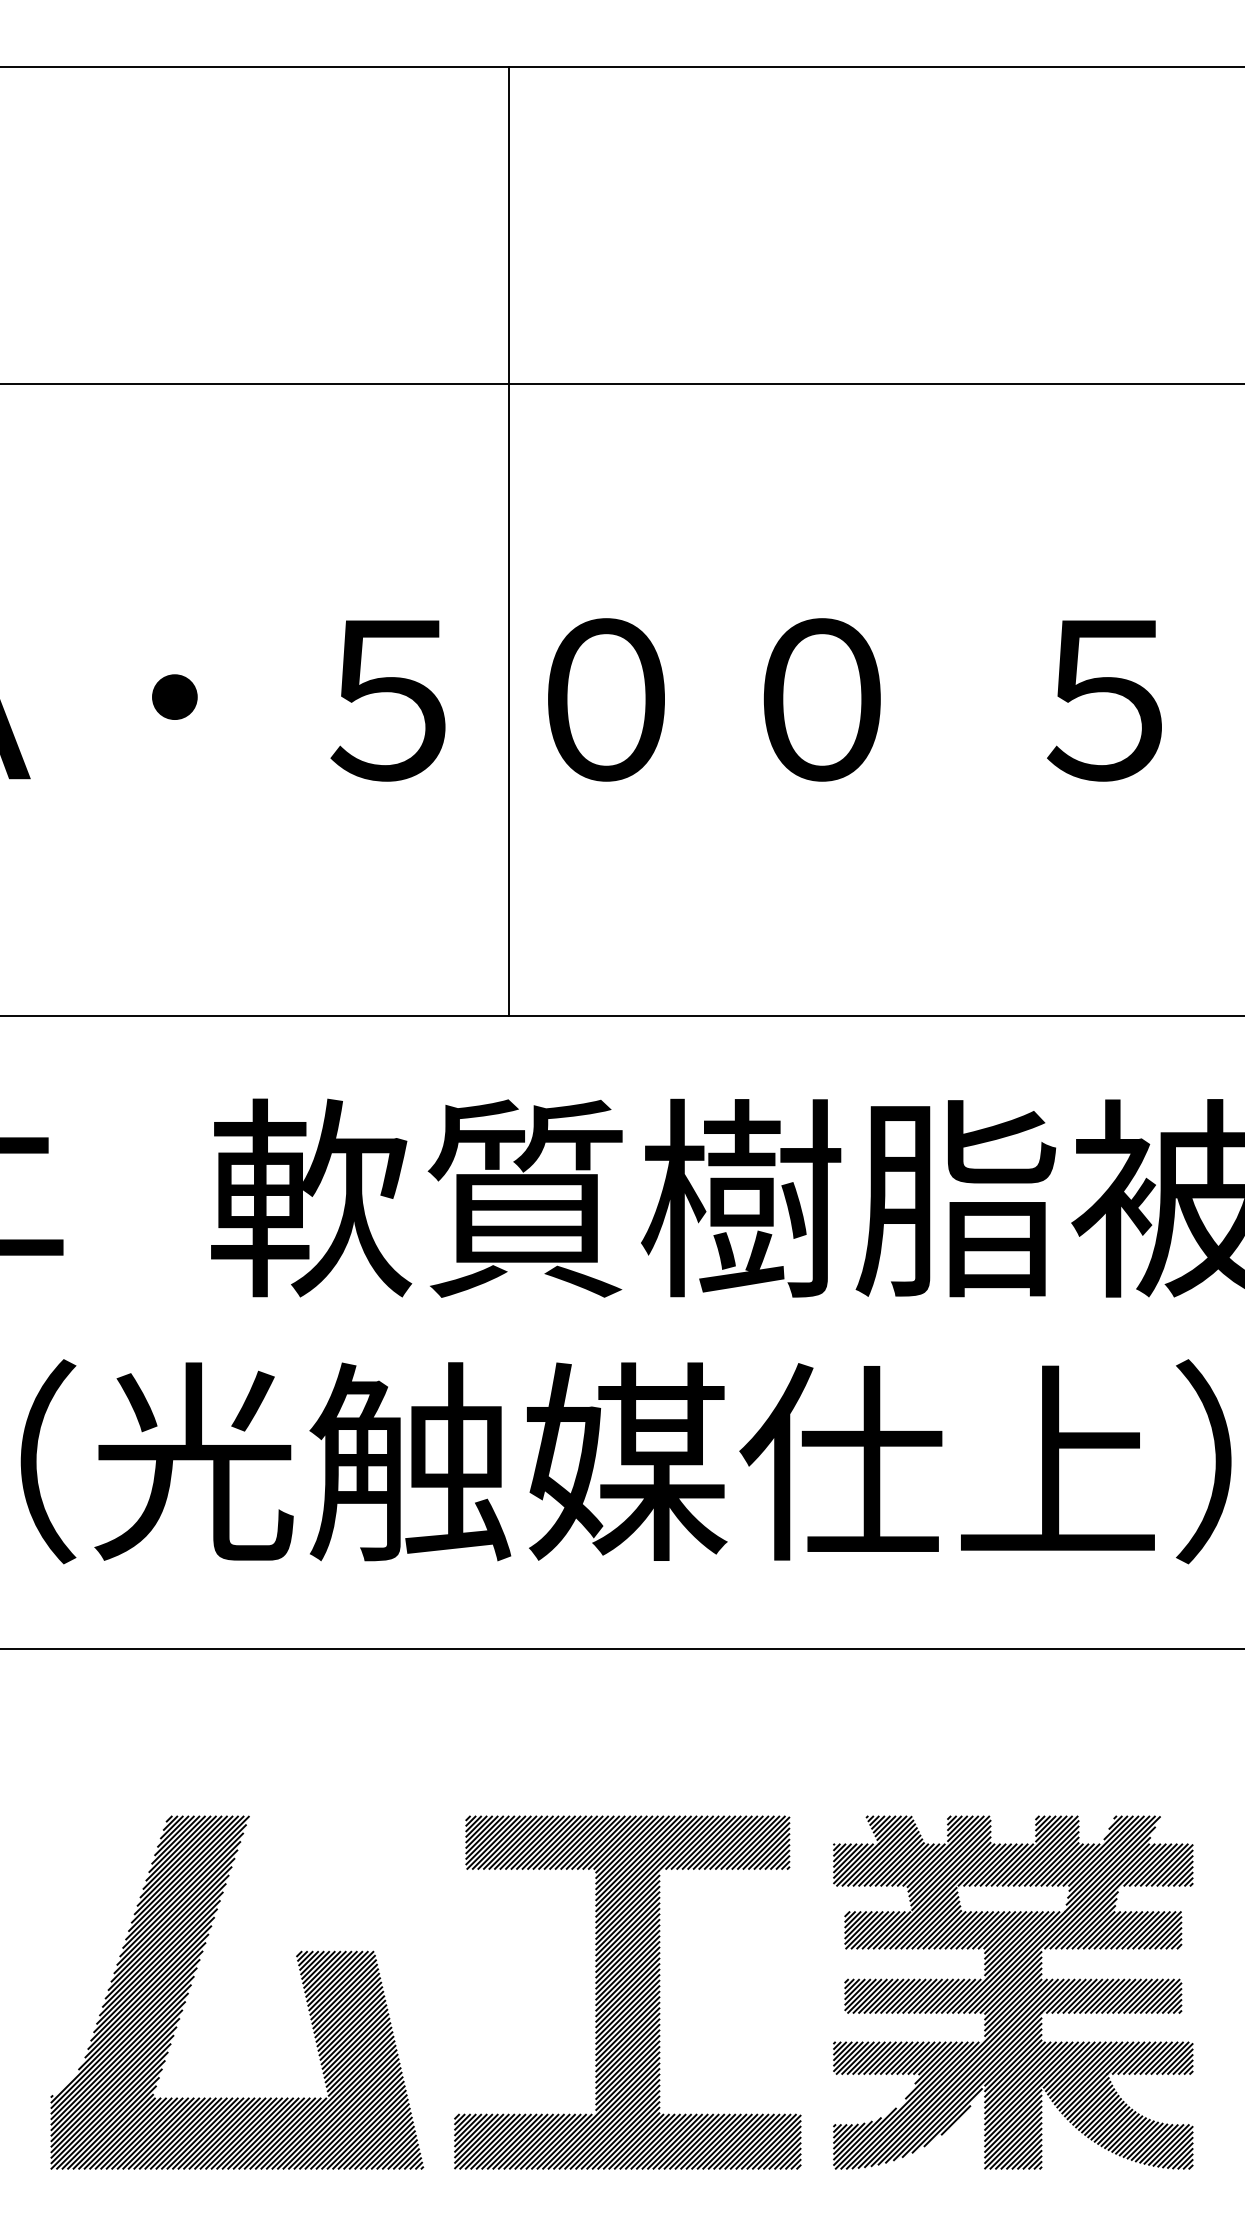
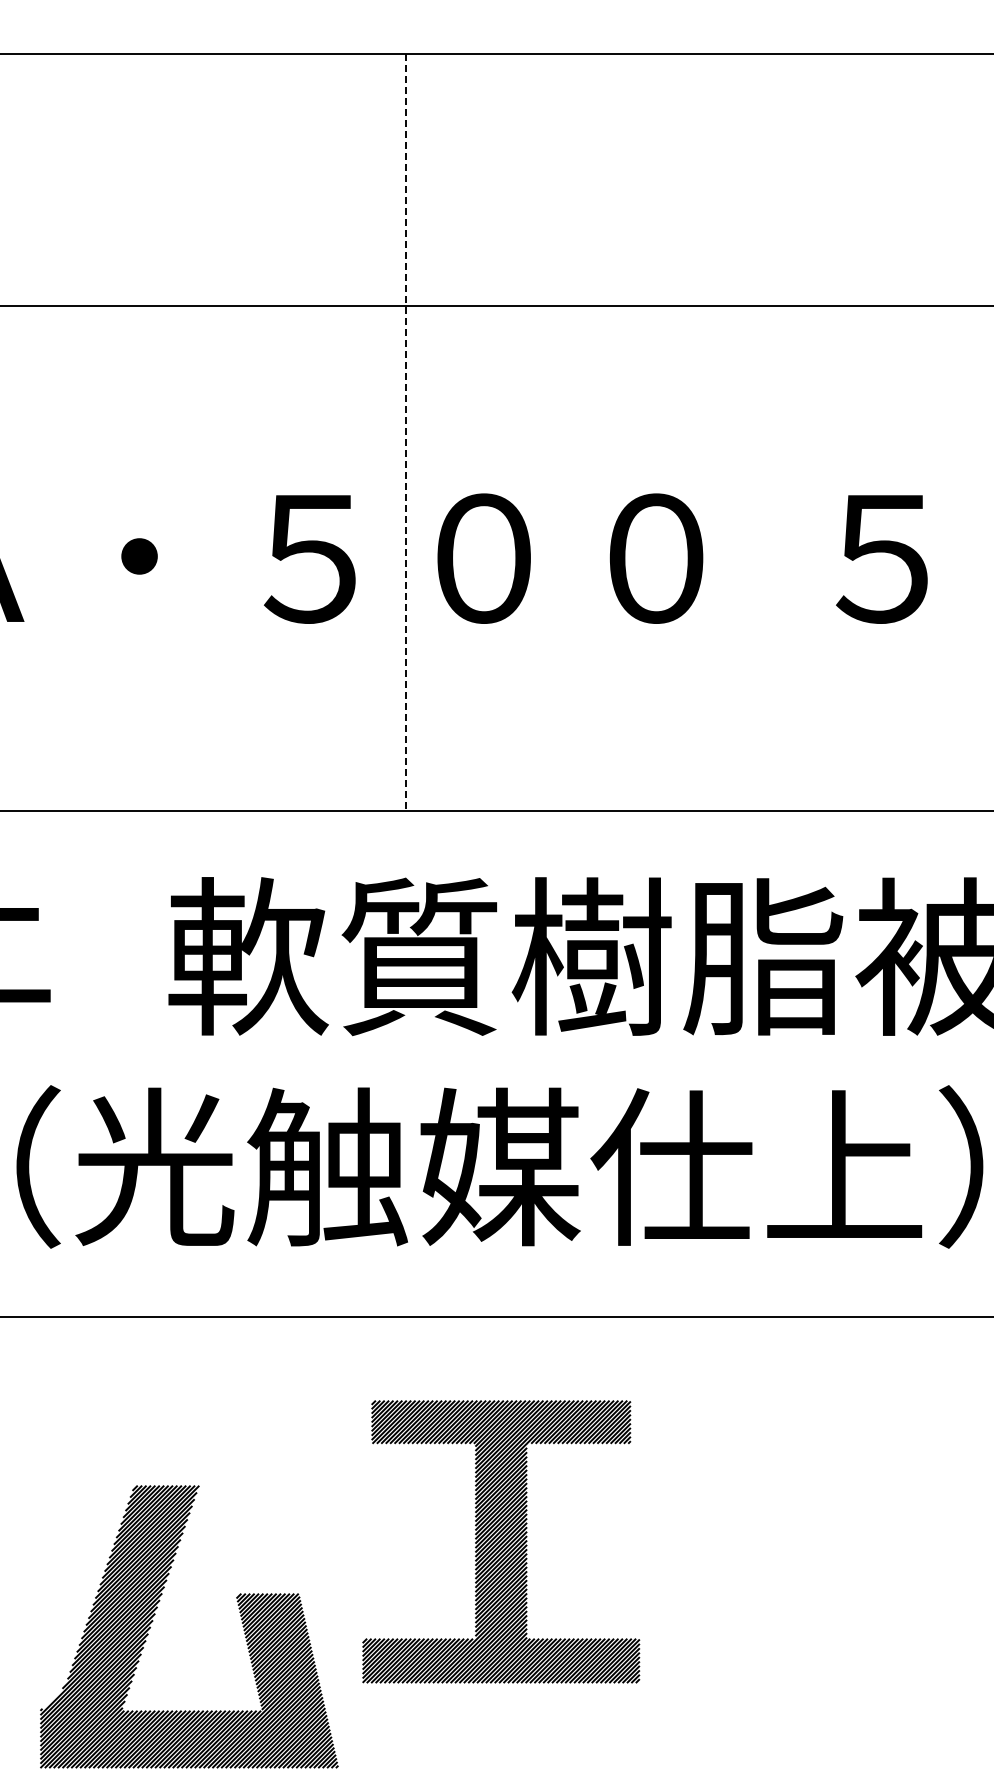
line: (509, 541) -> (406, 432), solid -> dashed
part: (194, 1977) -> (155, 1614), moved
part: (628, 1992) -> (501, 1541), moved
part: (1012, 1992) -> (808, 1590), removed

